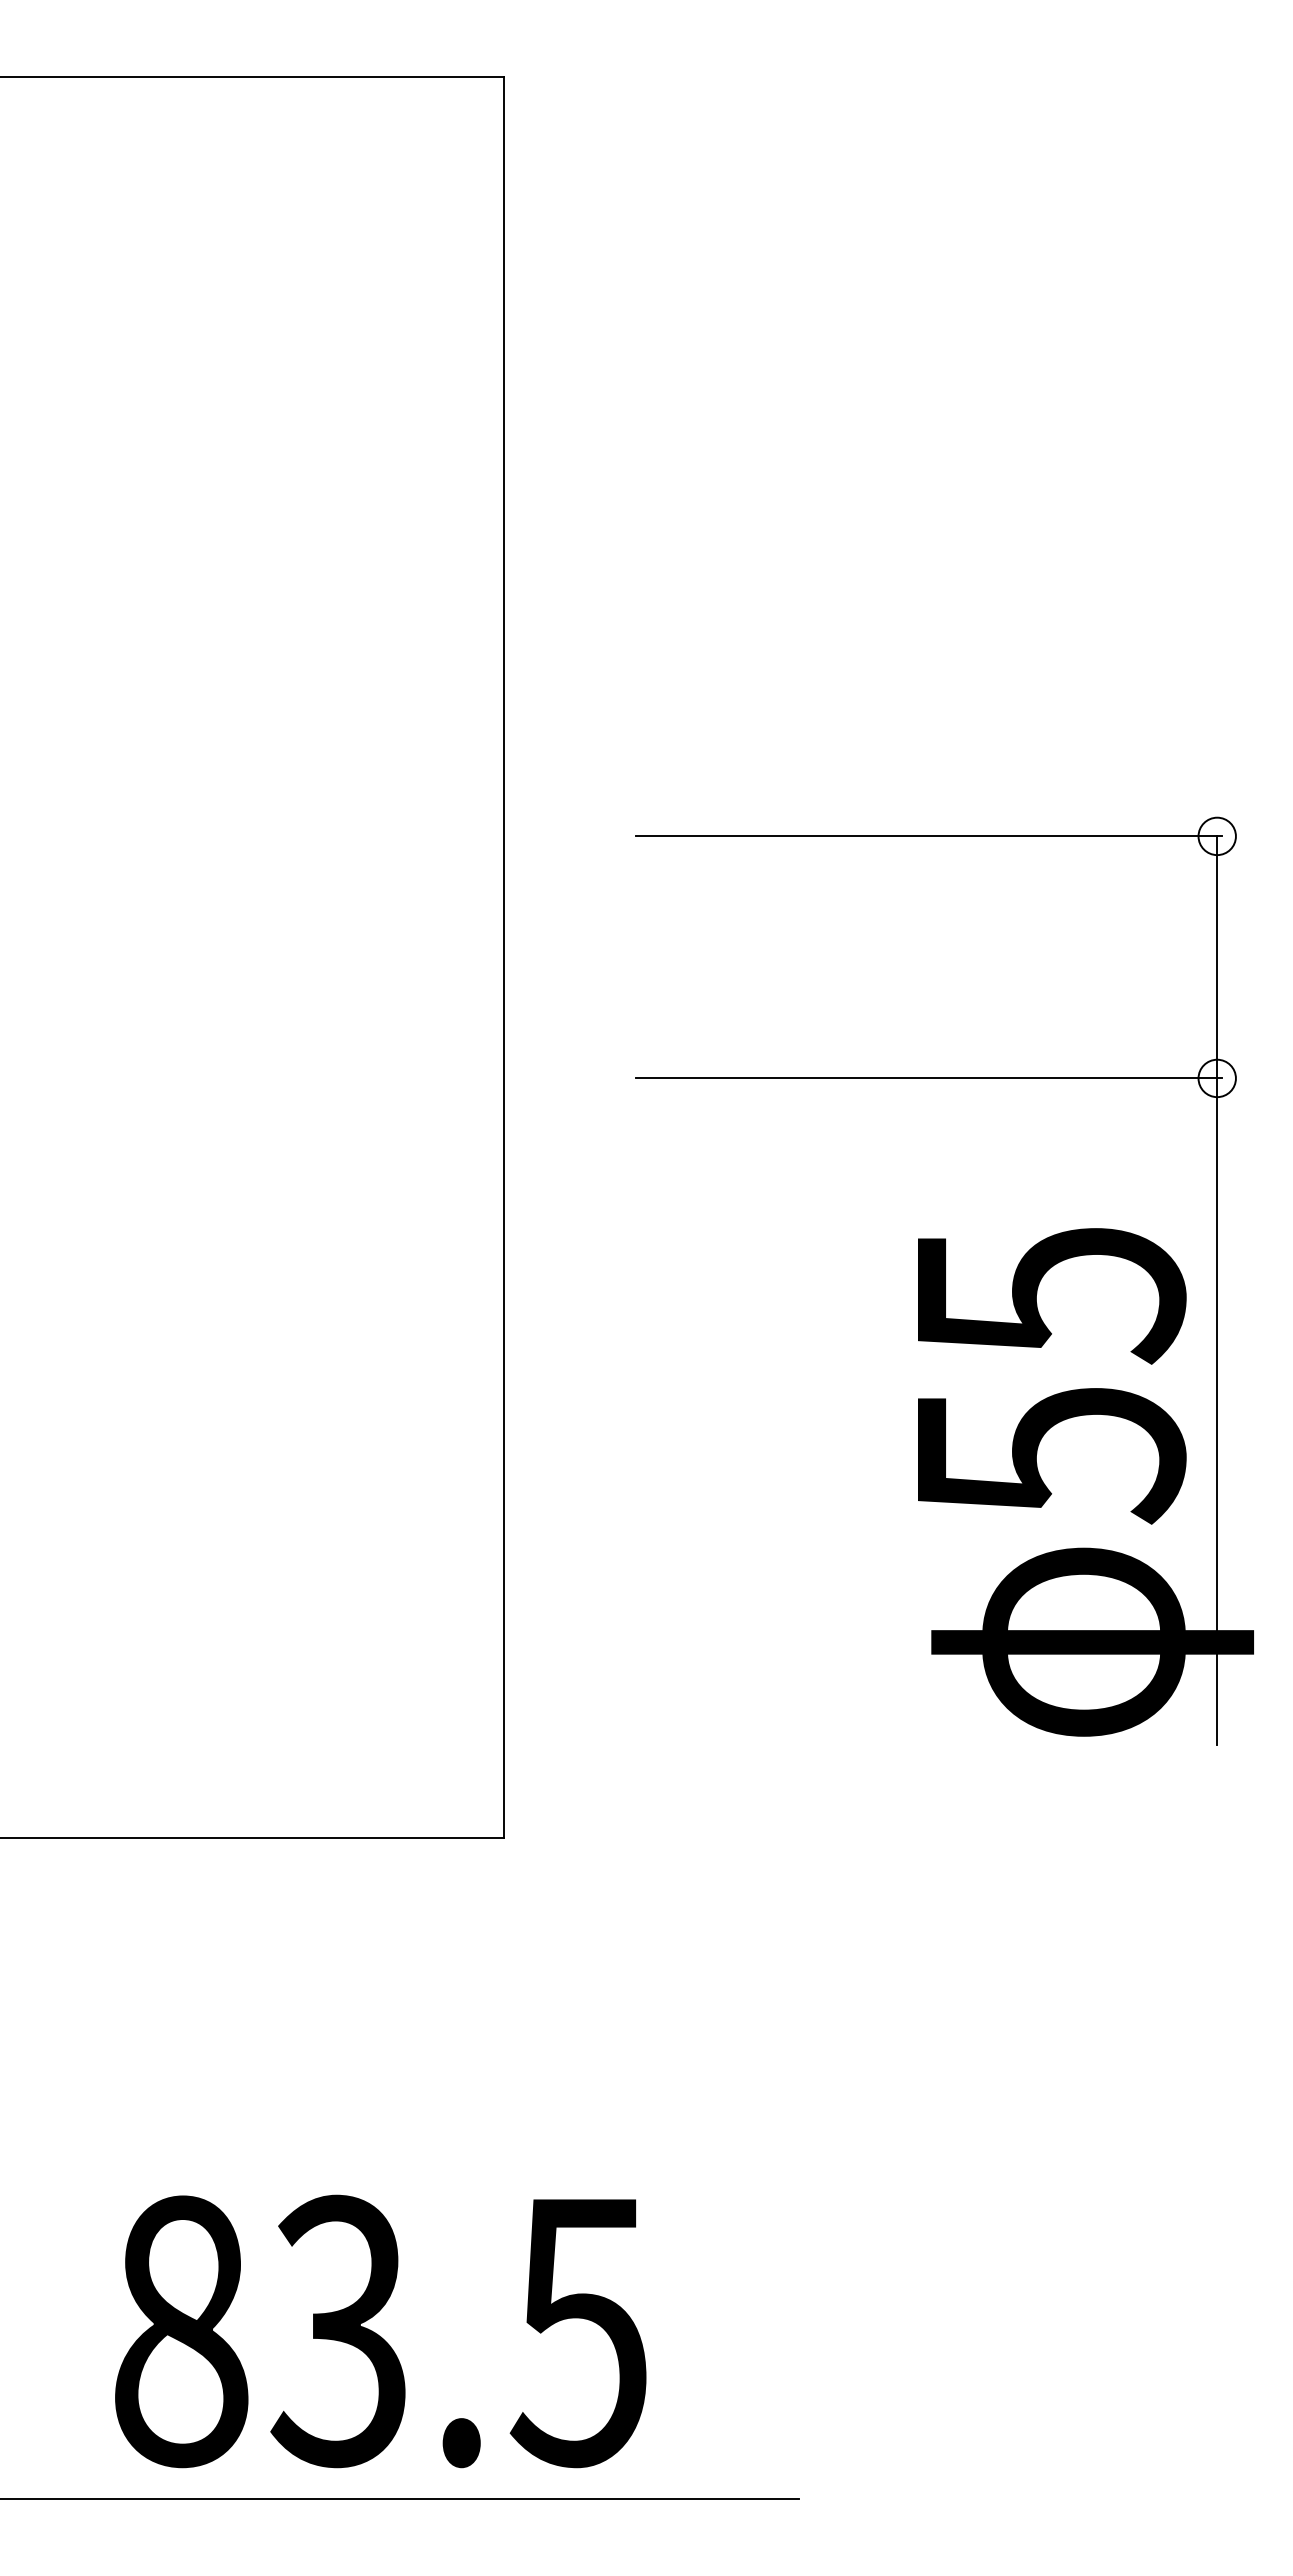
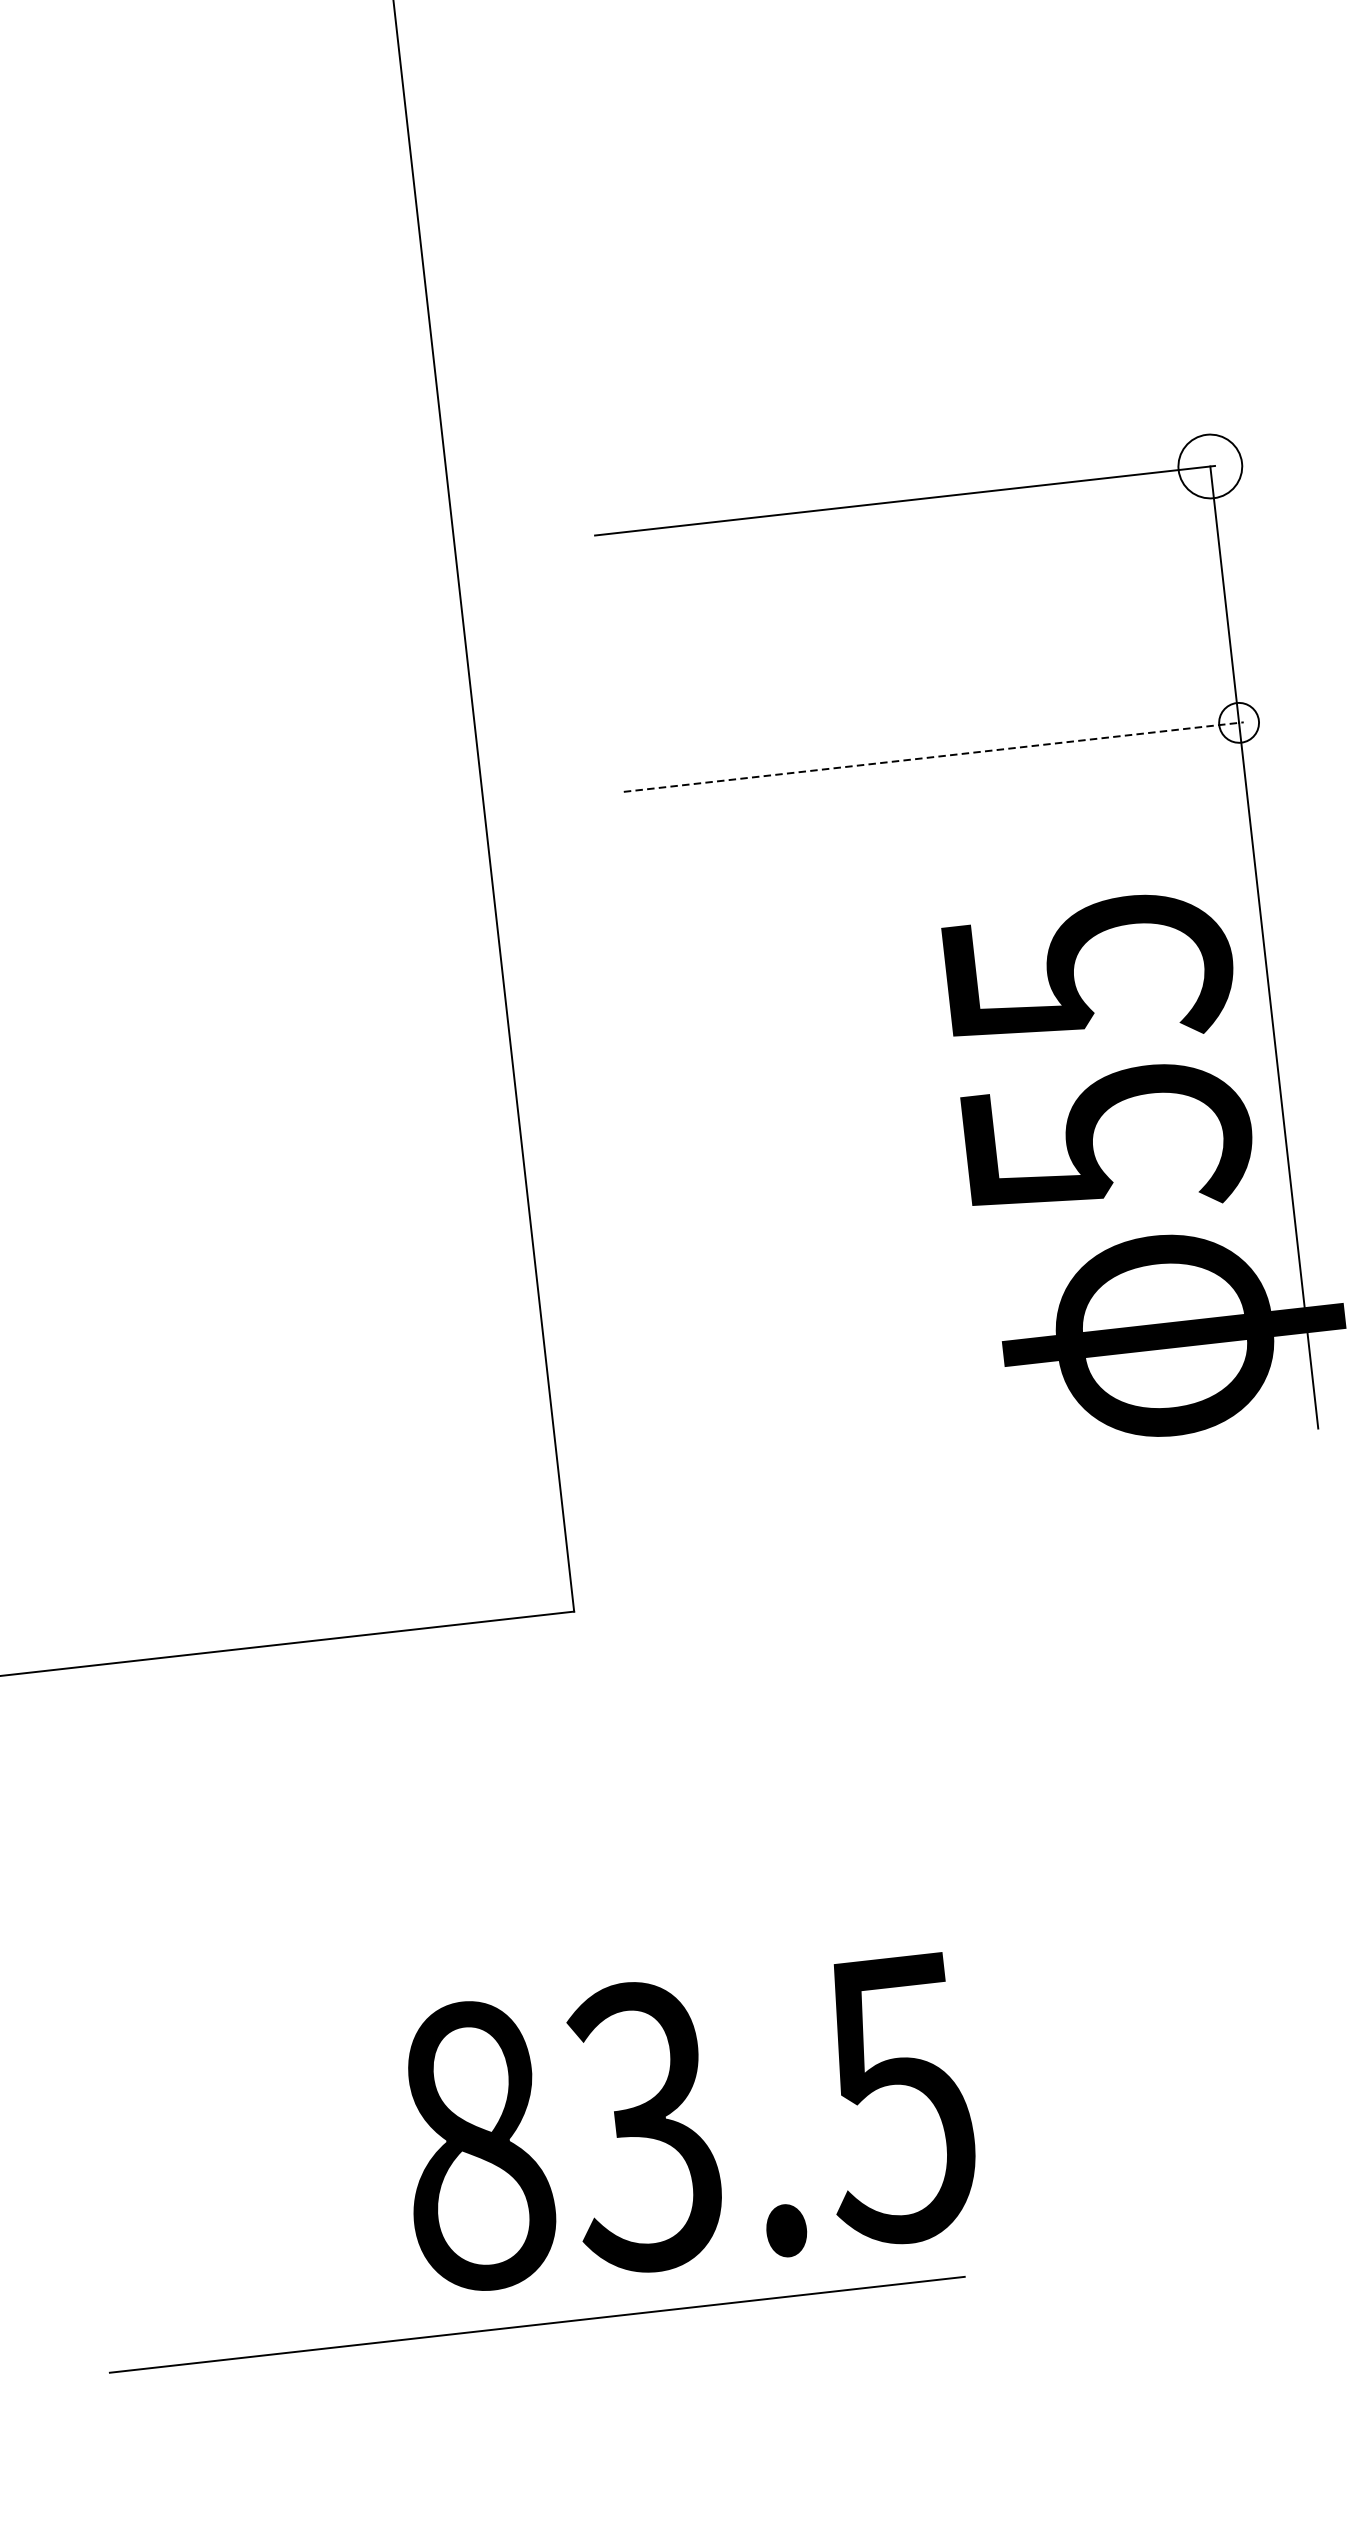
circle: (1216, 836) -> (1209, 466), size x1.6
line: (928, 1078) -> (933, 757), solid -> dashed
text: (380, 2331) -> (687, 2122), moved

